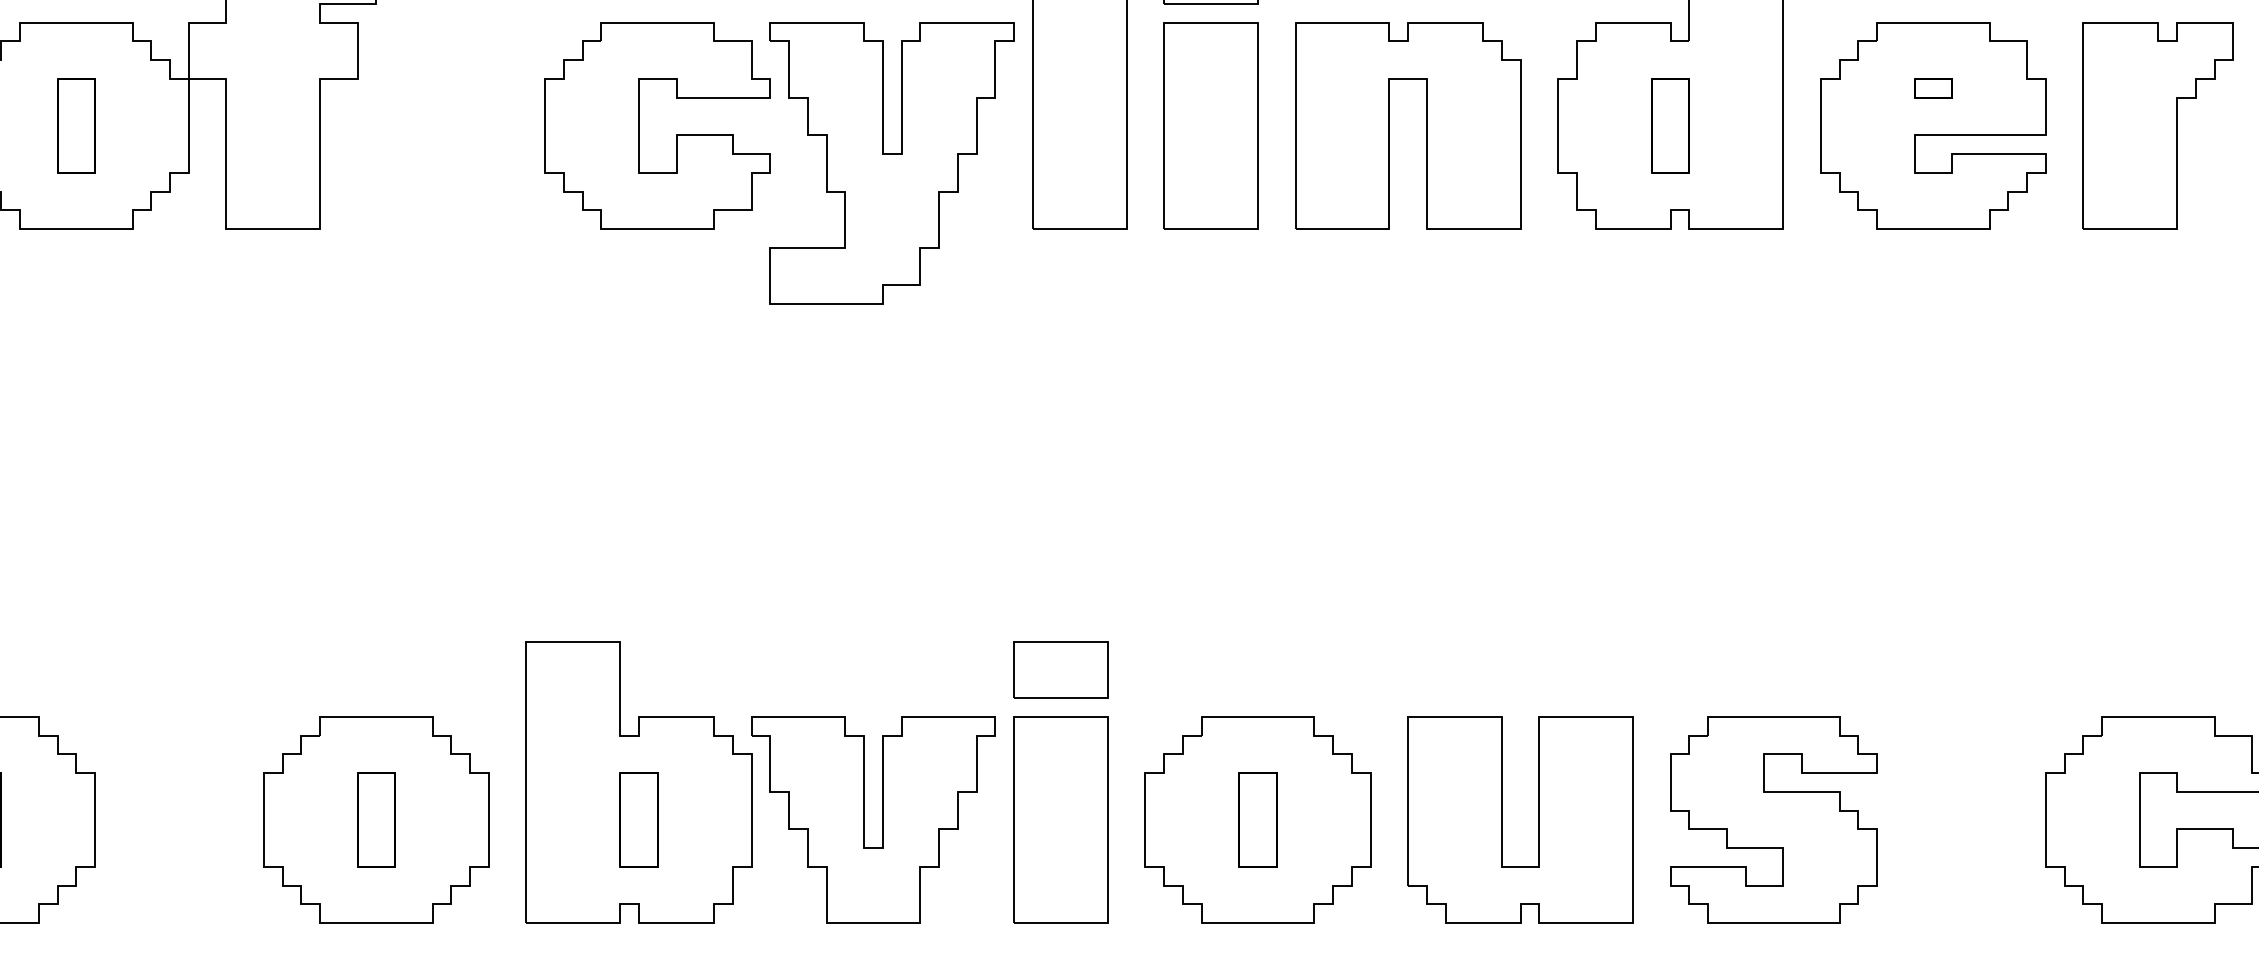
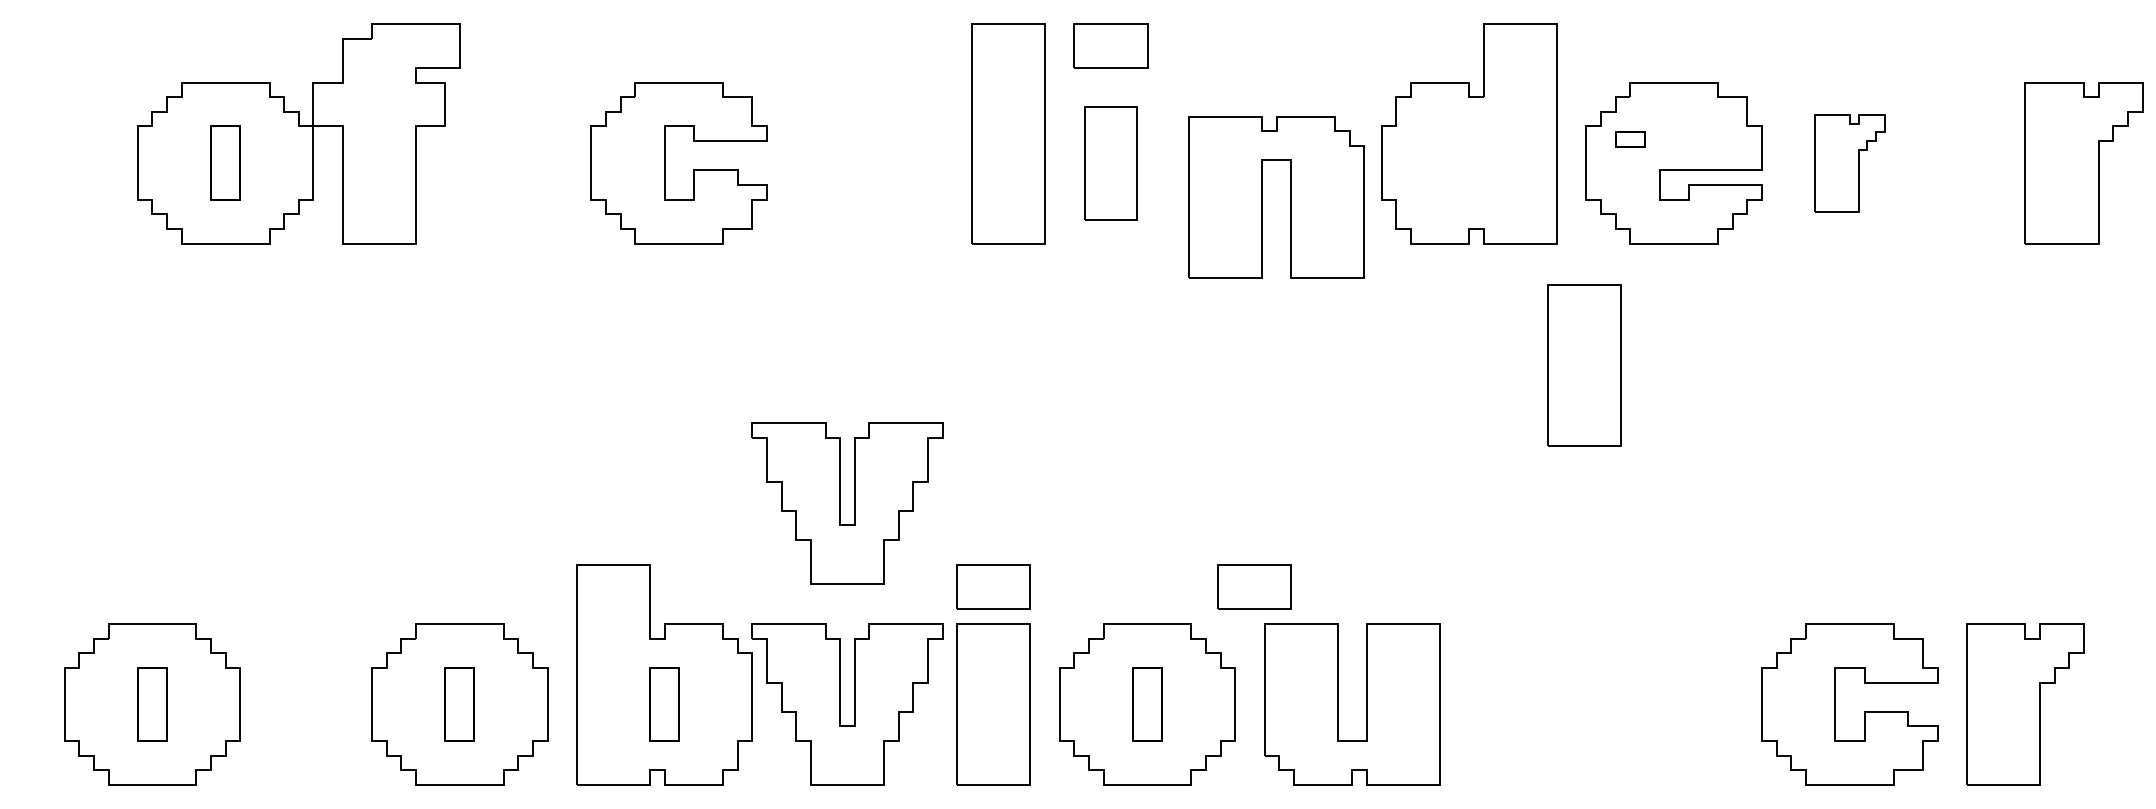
part: (1933, 87) -> (1630, 139), moved
part: (1670, 125) -> (1469, 162), removed
part: (1210, 126) -> (1110, 163), size x0.7
part: (1390, 126) -> (1262, 197), moved
part: (2157, 126) -> (1849, 163), size x0.6
part: (891, 163) -> (861, 192), removed
part: (1818, 385) -> (1584, 365), added
part: (864, 562) -> (840, 503), added
part: (1395, 668) -> (1254, 586), added
part: (1773, 819) -> (1549, 704), removed

